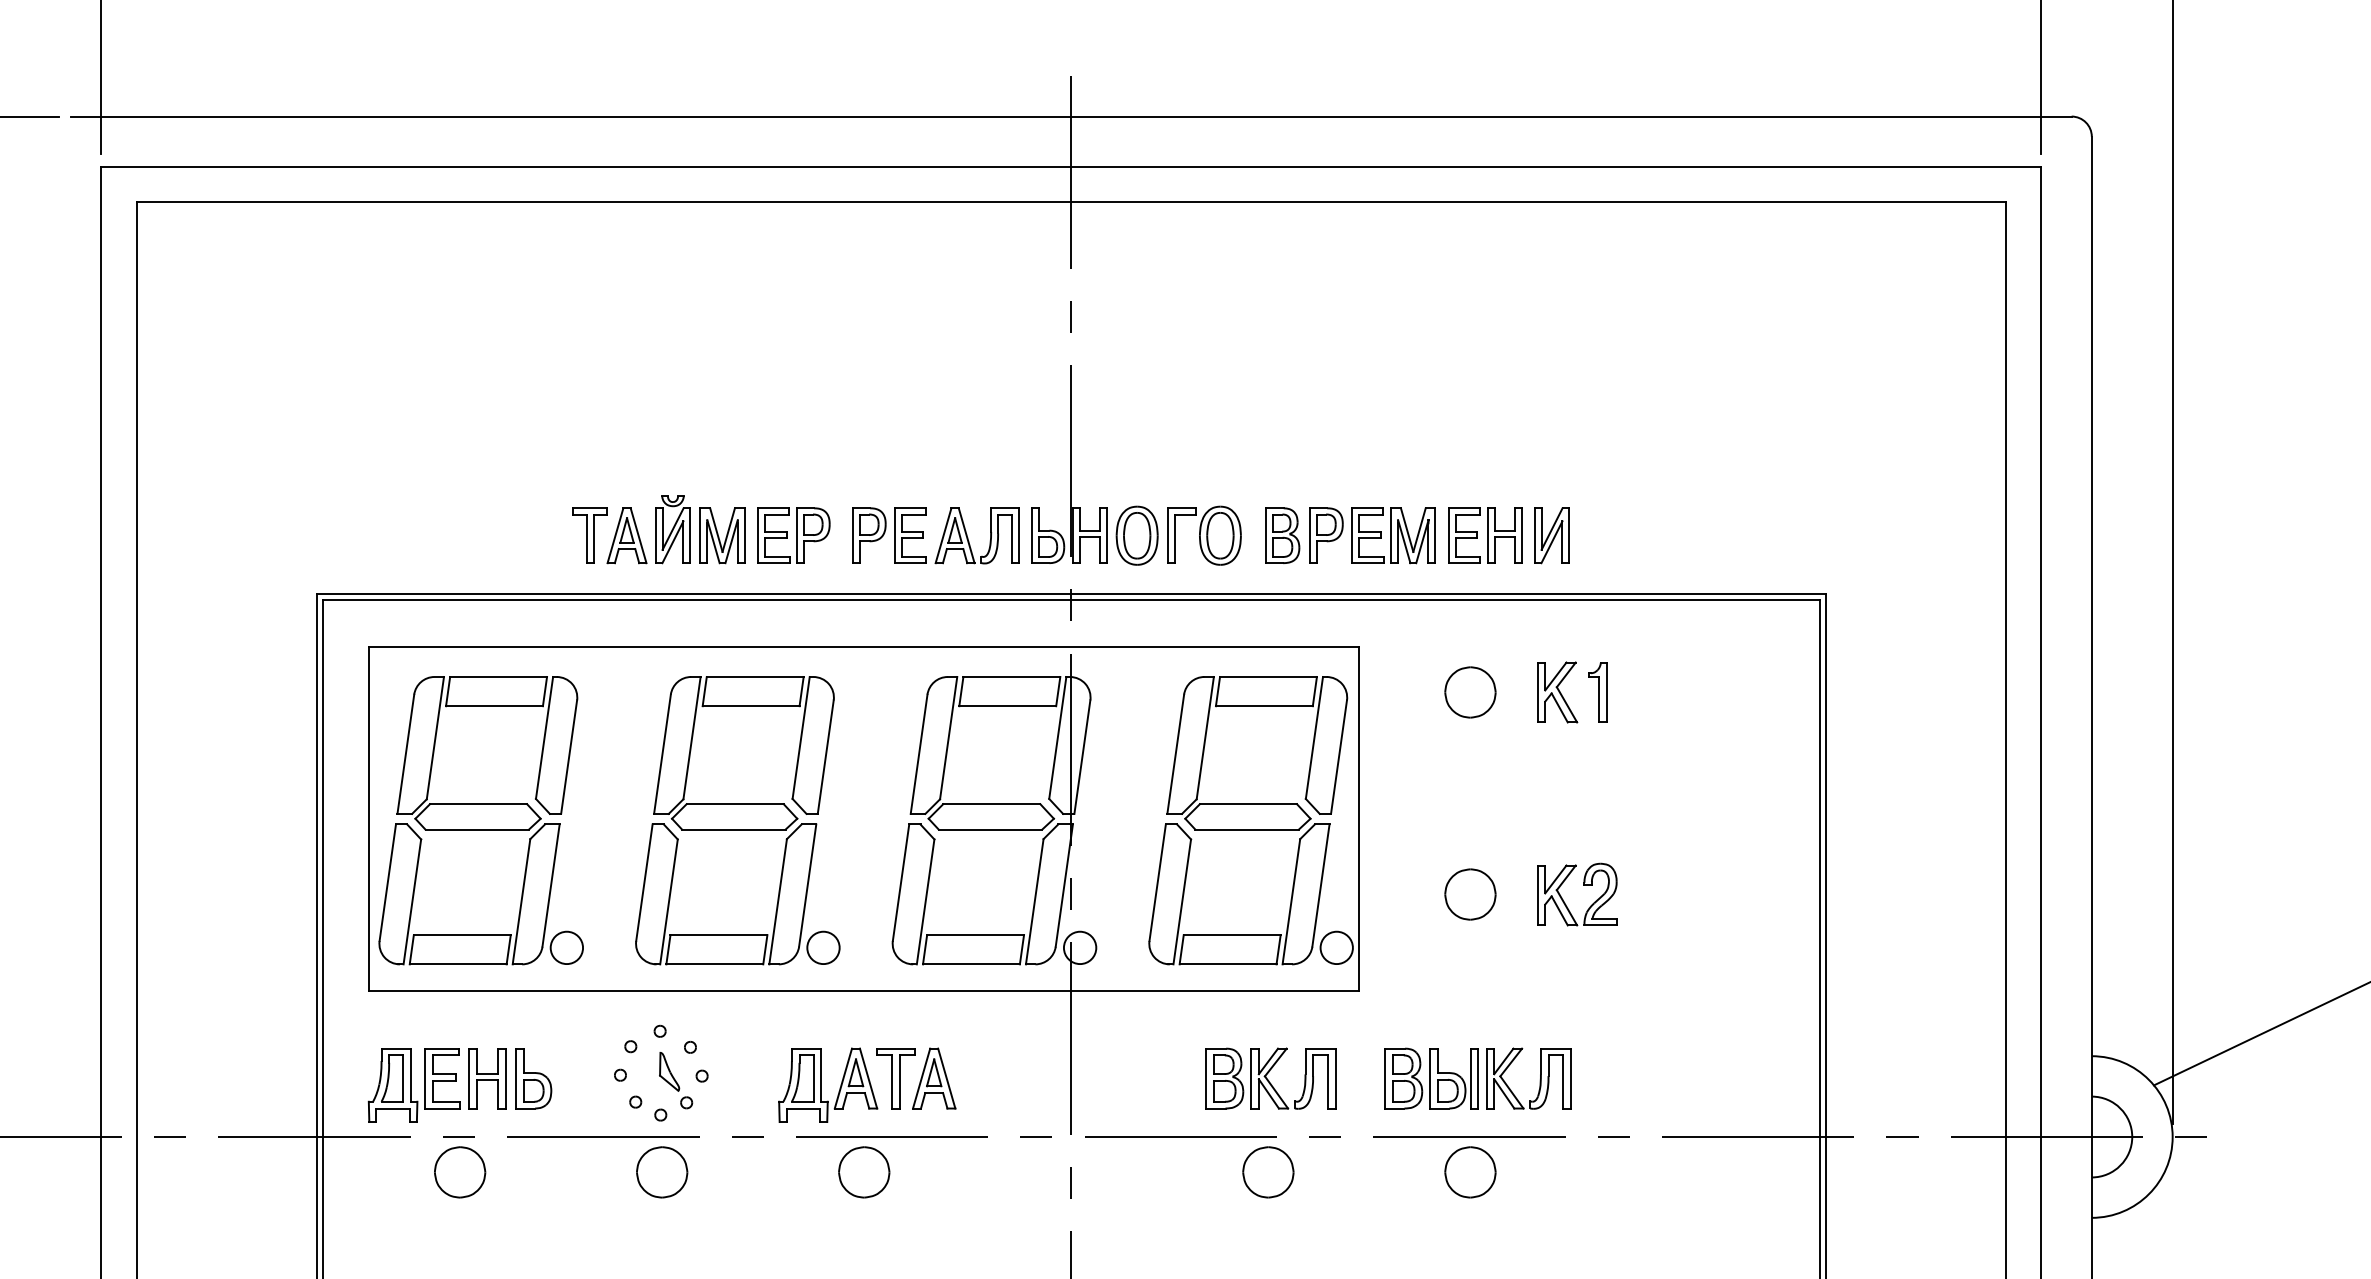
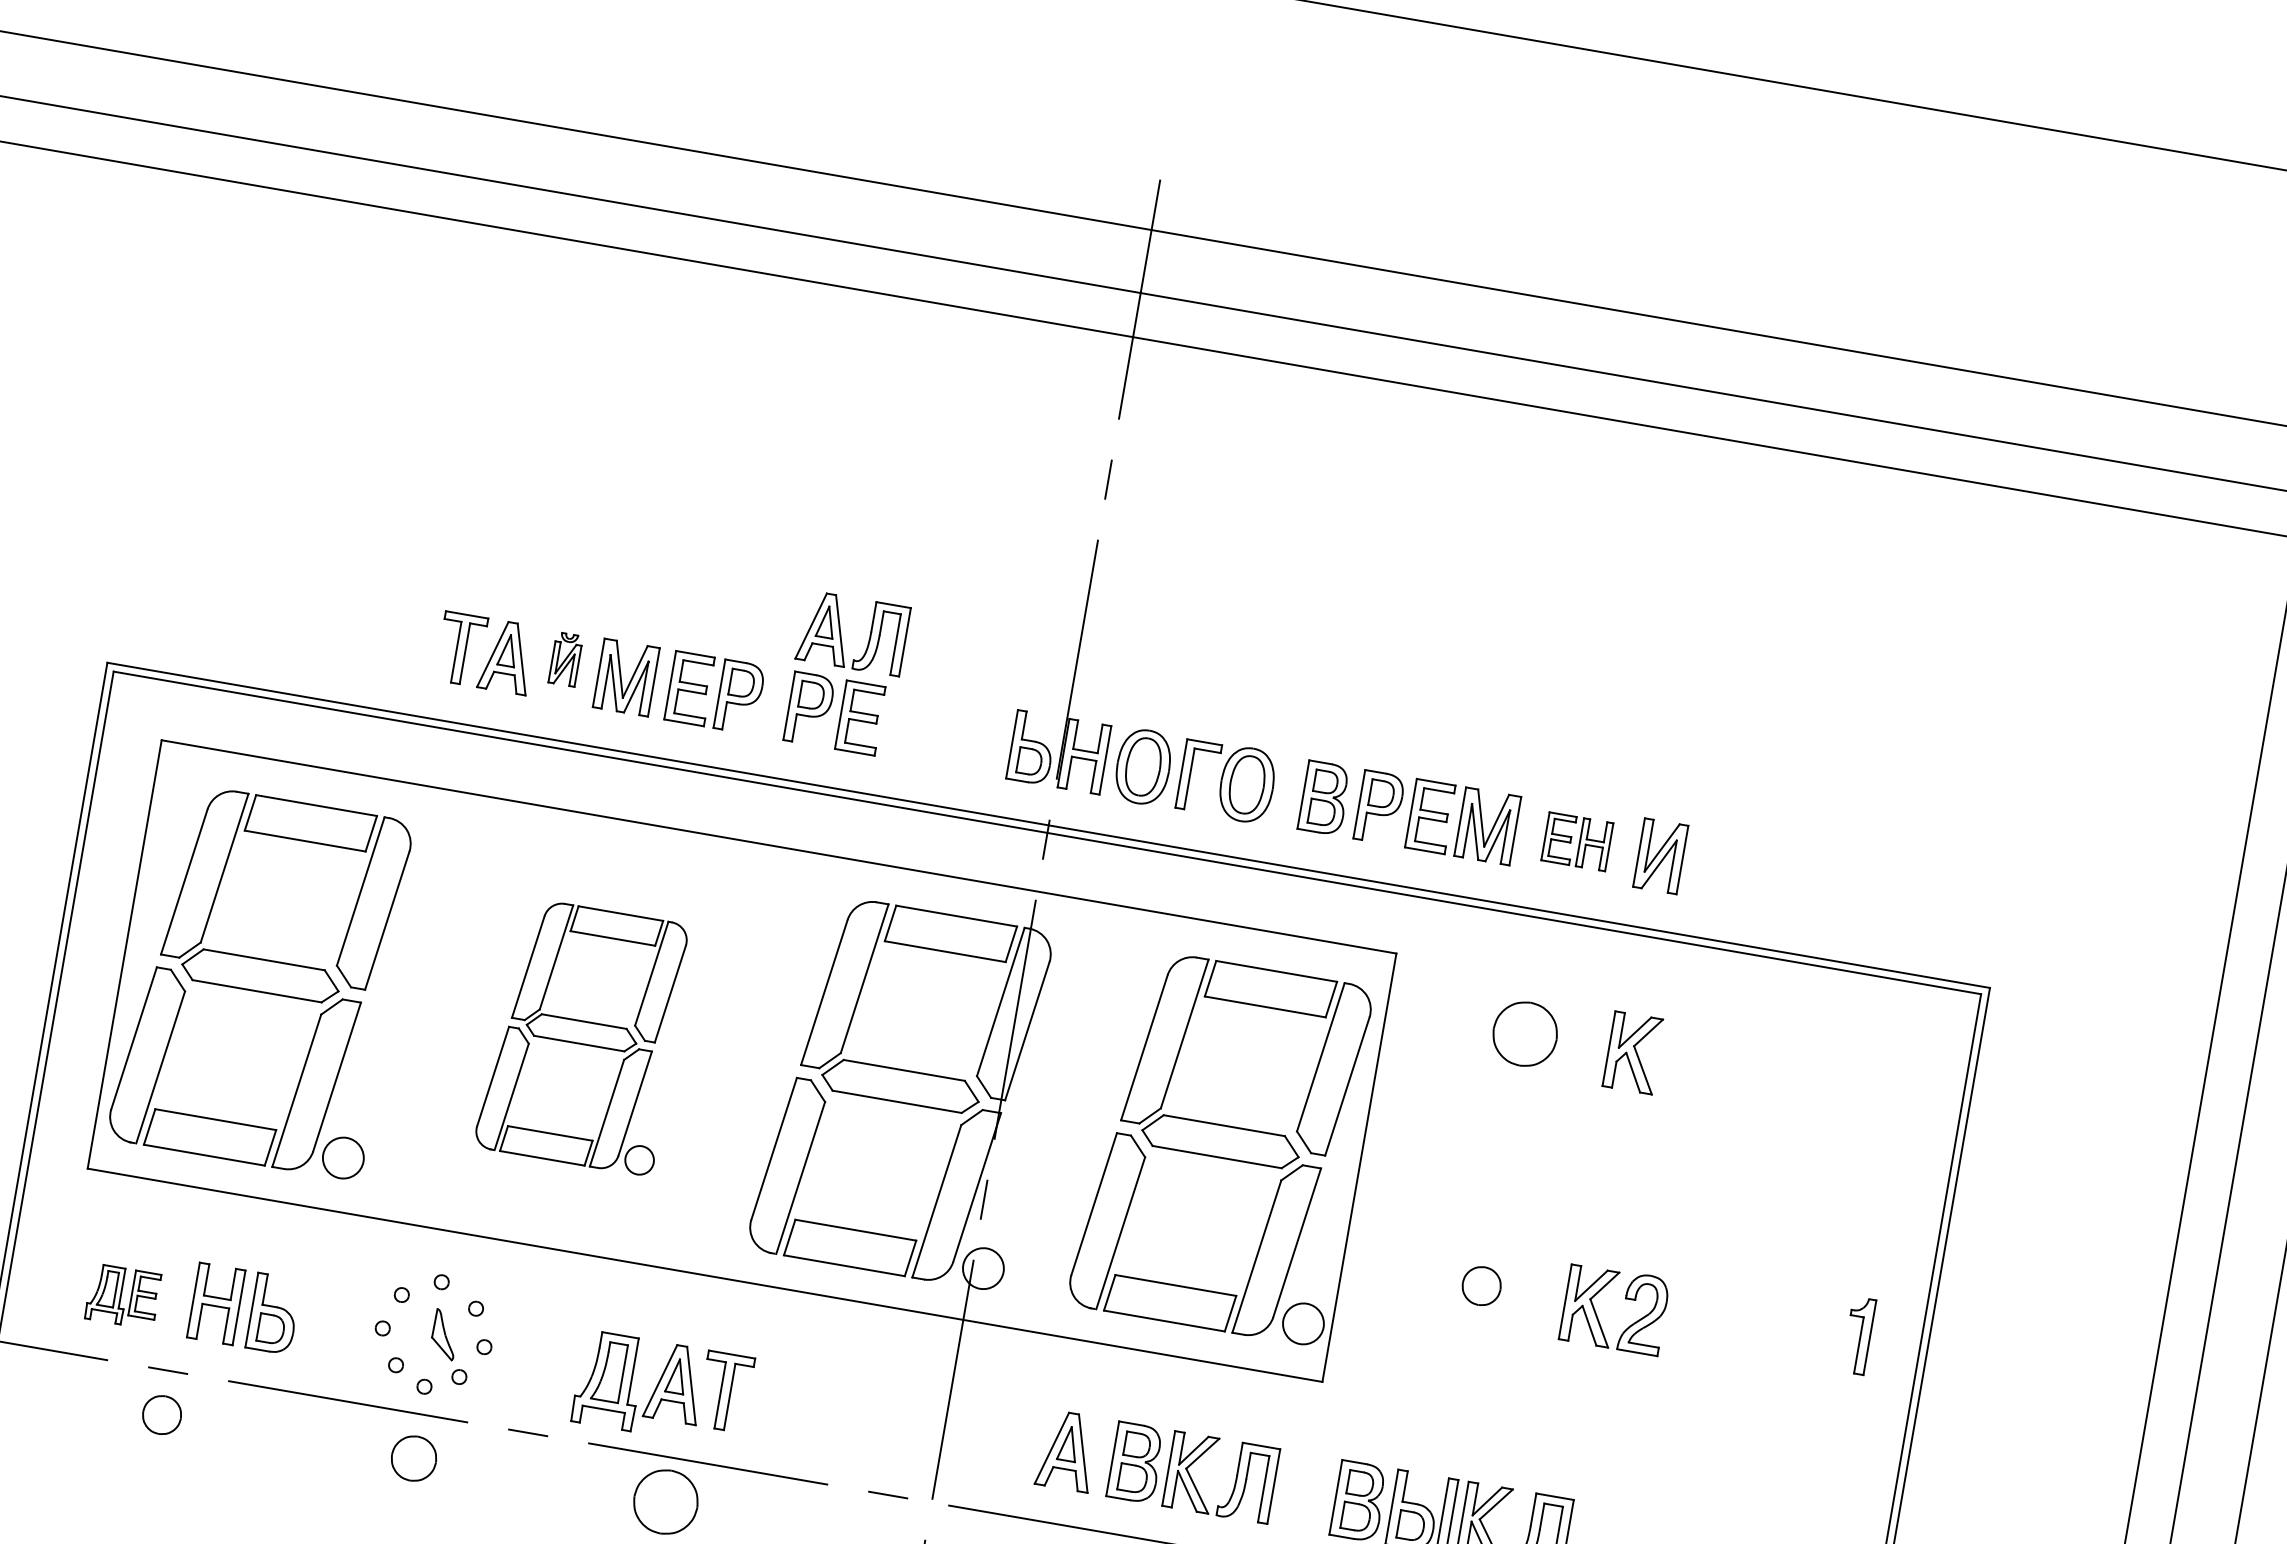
part: (672, 529) -> (565, 659), size x0.6
part: (1485, 535) -> (1577, 841), size x0.7
part: (968, 537) -> (841, 633), moved
part: (1597, 692) -> (1858, 1335), moved
part: (737, 820) -> (583, 1035), size x0.7
part: (1470, 894) -> (1481, 1286), size x0.6
part: (934, 1078) -> (1068, 1450), moved
part: (413, 1085) -> (122, 1296), size x0.6
part: (460, 1172) -> (162, 1415), size x0.6
part: (662, 1172) -> (414, 1458), size x0.7

